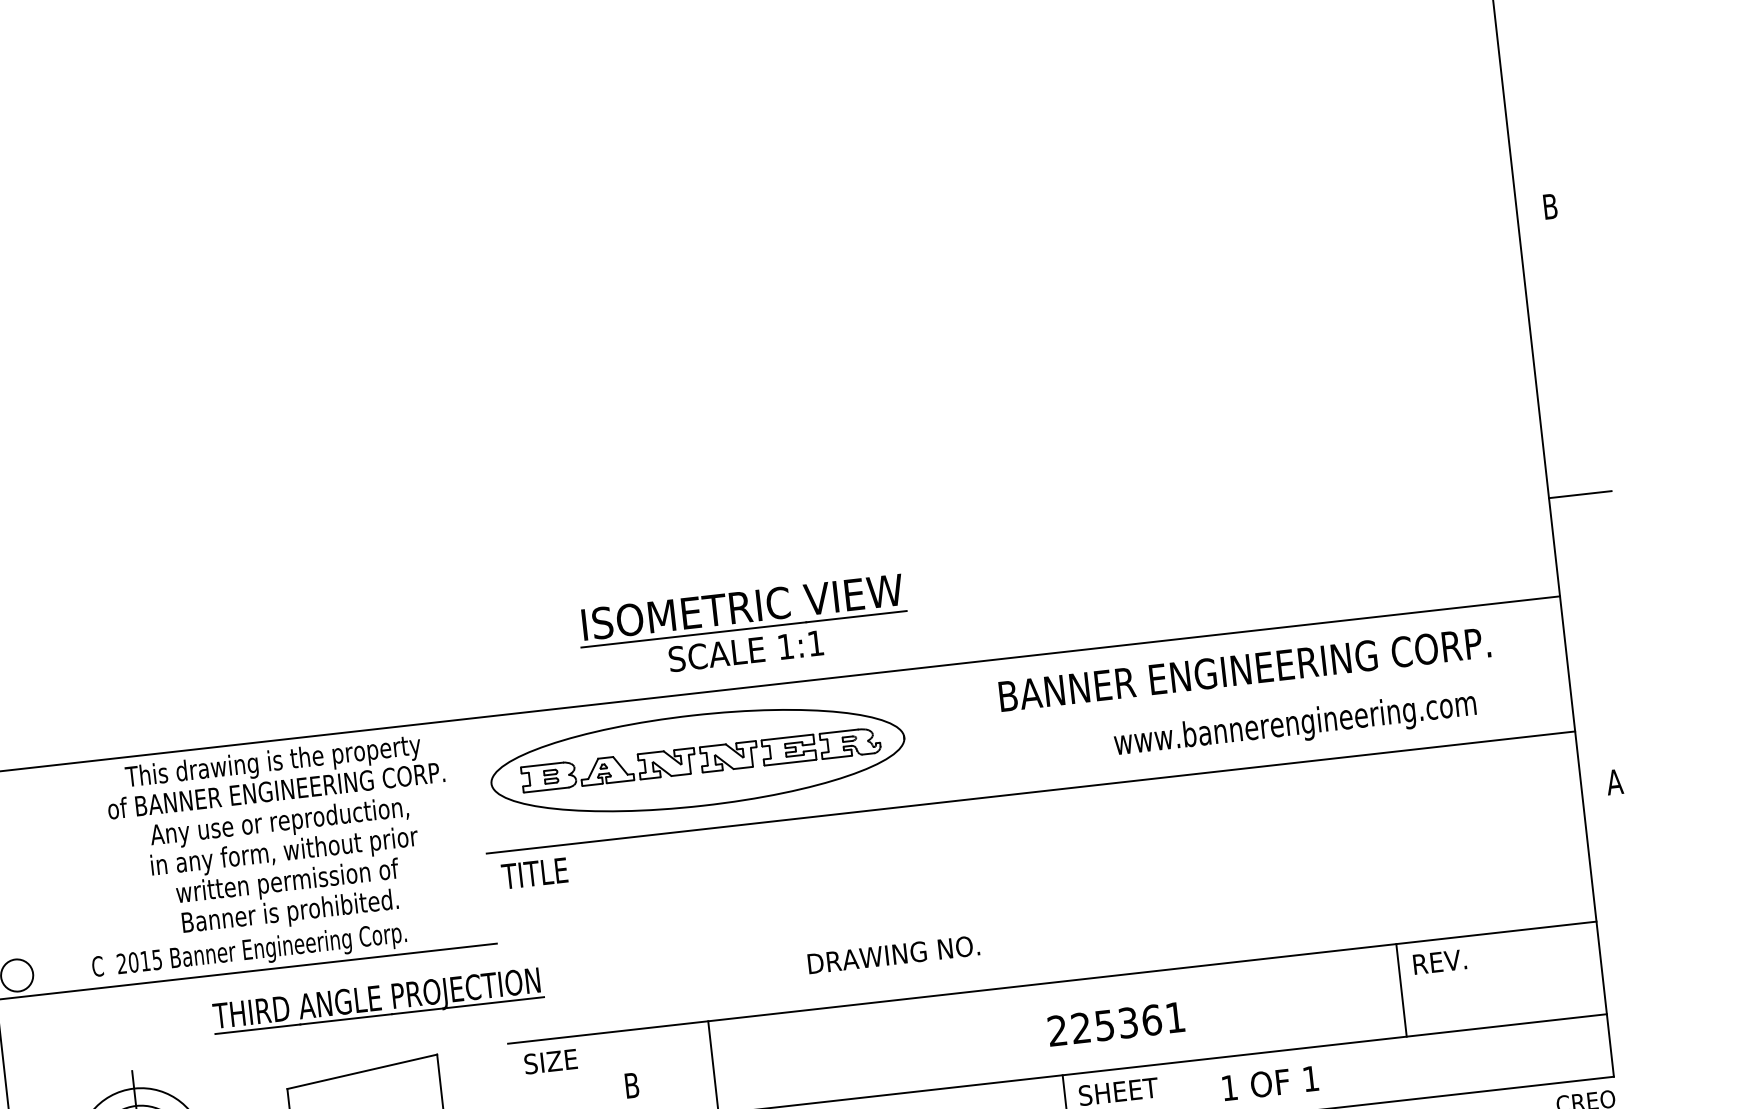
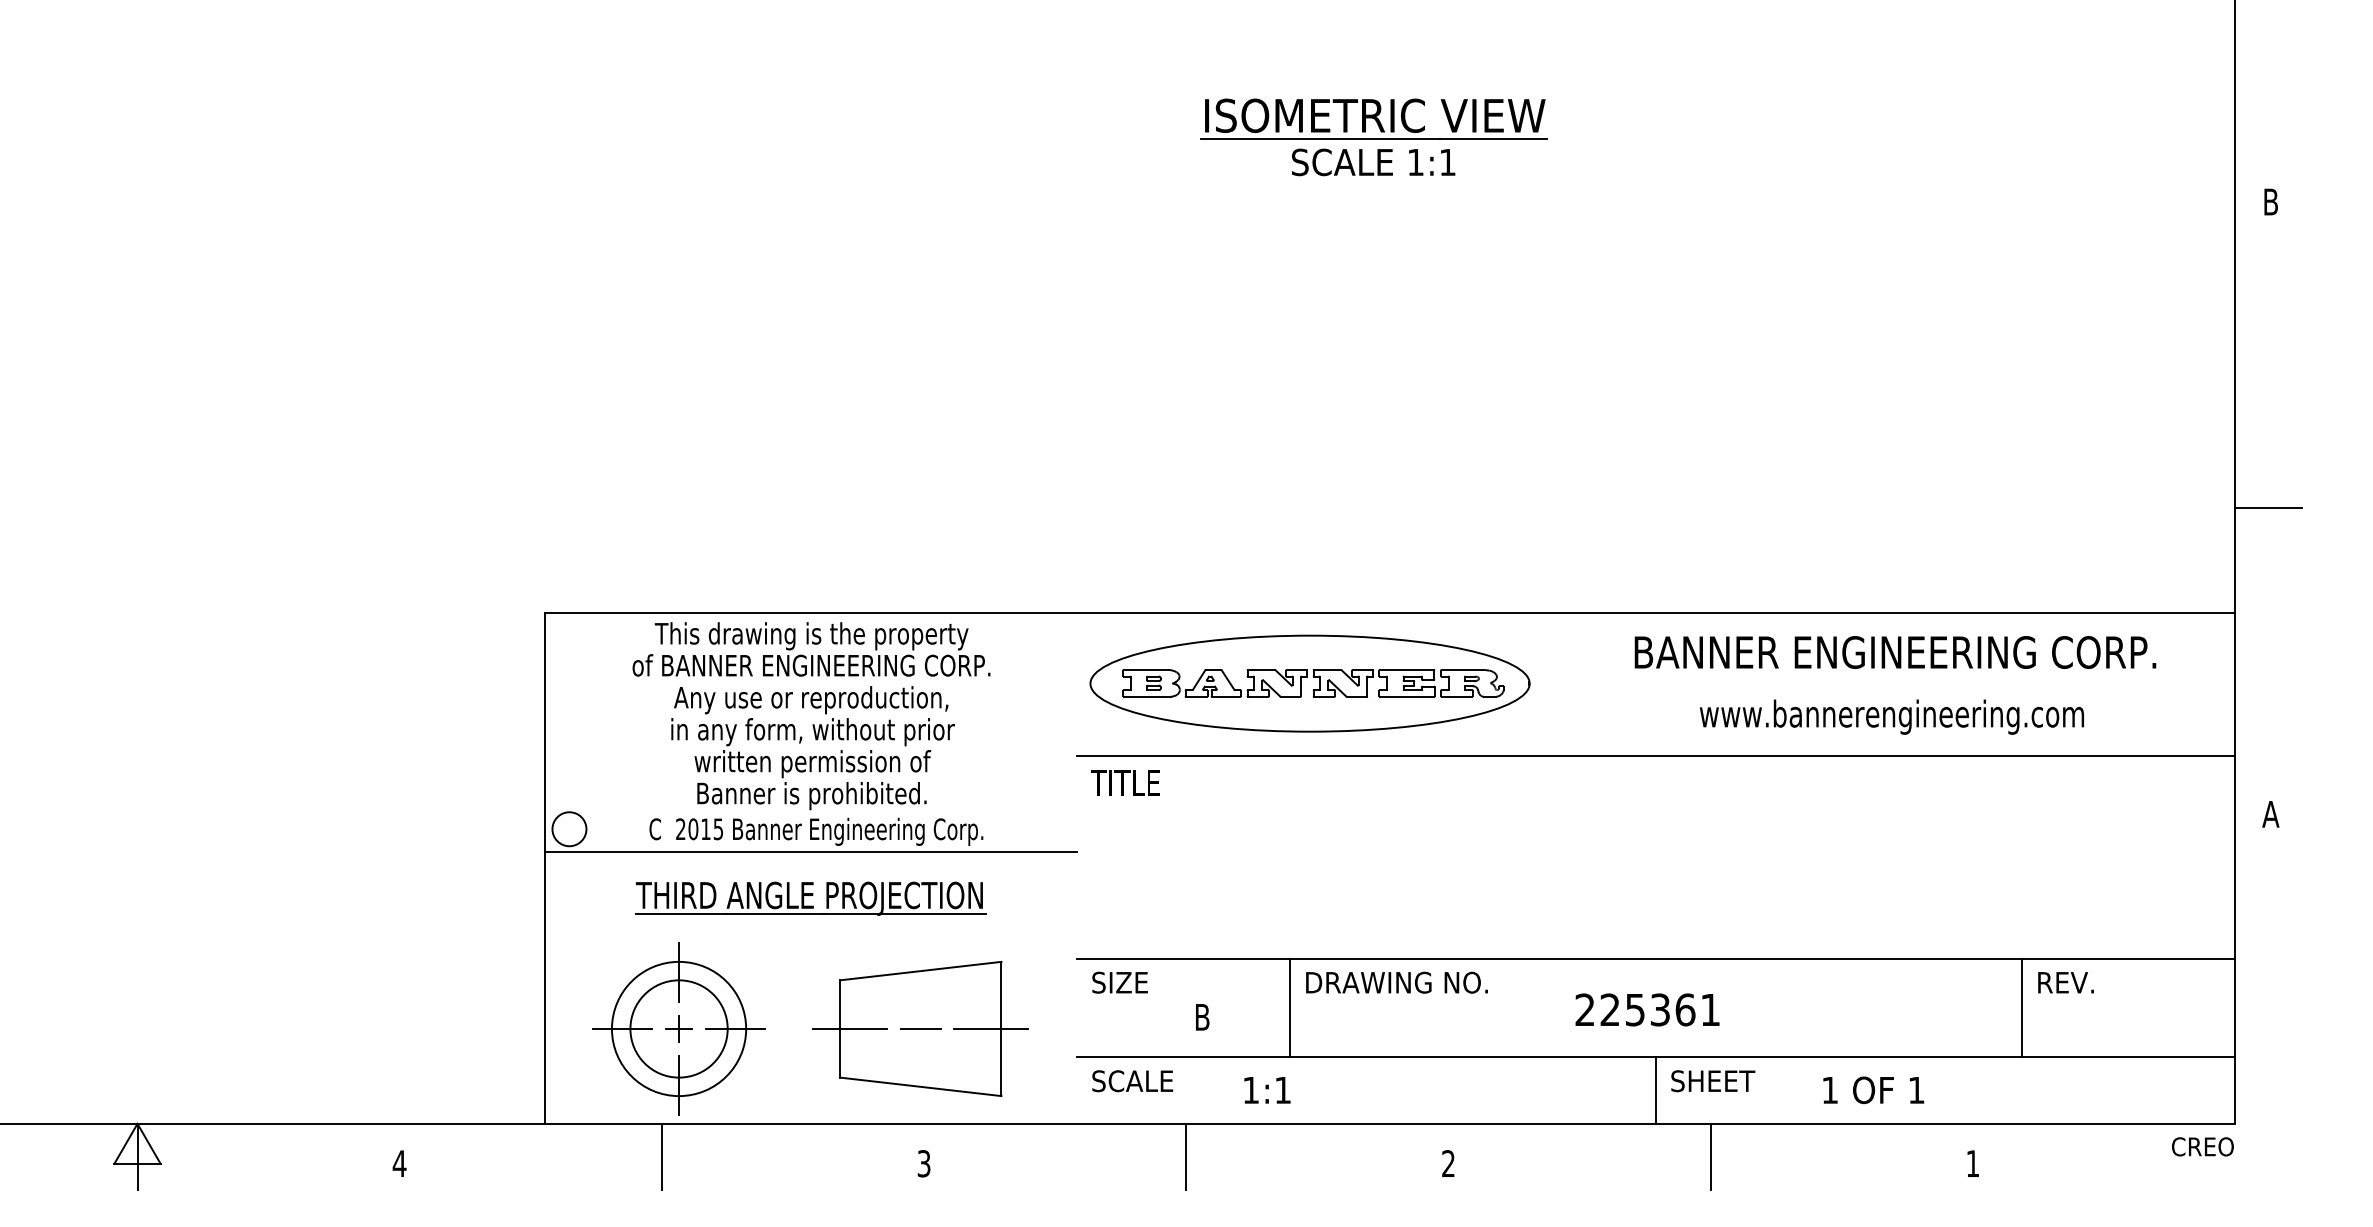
part: (743, 627) -> (1373, 137), moved
text: (1294, 724) -> (1891, 716), moved
text: (281, 838) -> (811, 716), moved
text: (893, 954) -> (1396, 982), moved
part: (377, 1000) -> (810, 898), moved
text: (1116, 1023) -> (1647, 1009), moved

